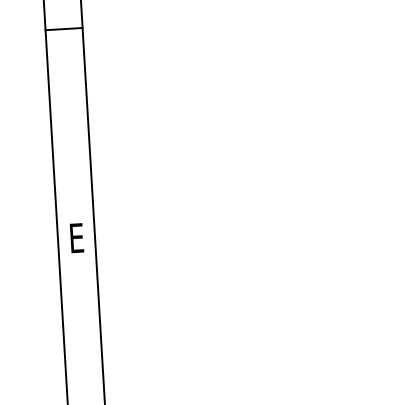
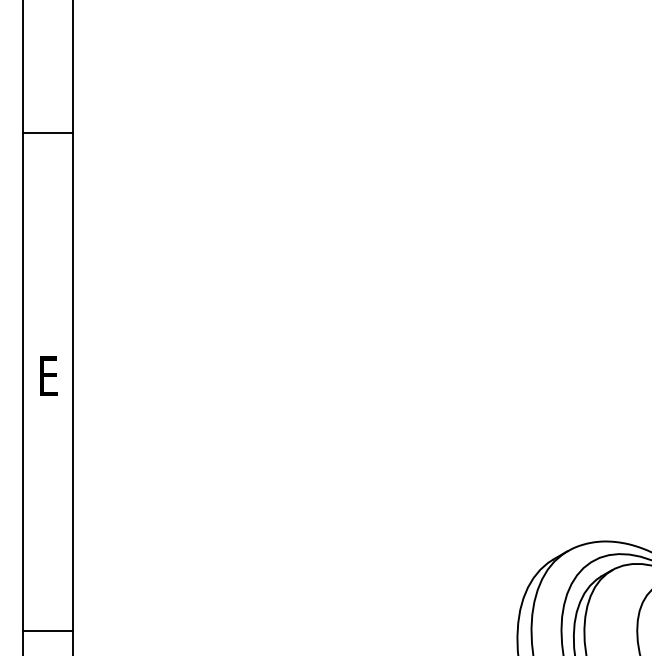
line: (64, 28) -> (48, 132), moved

